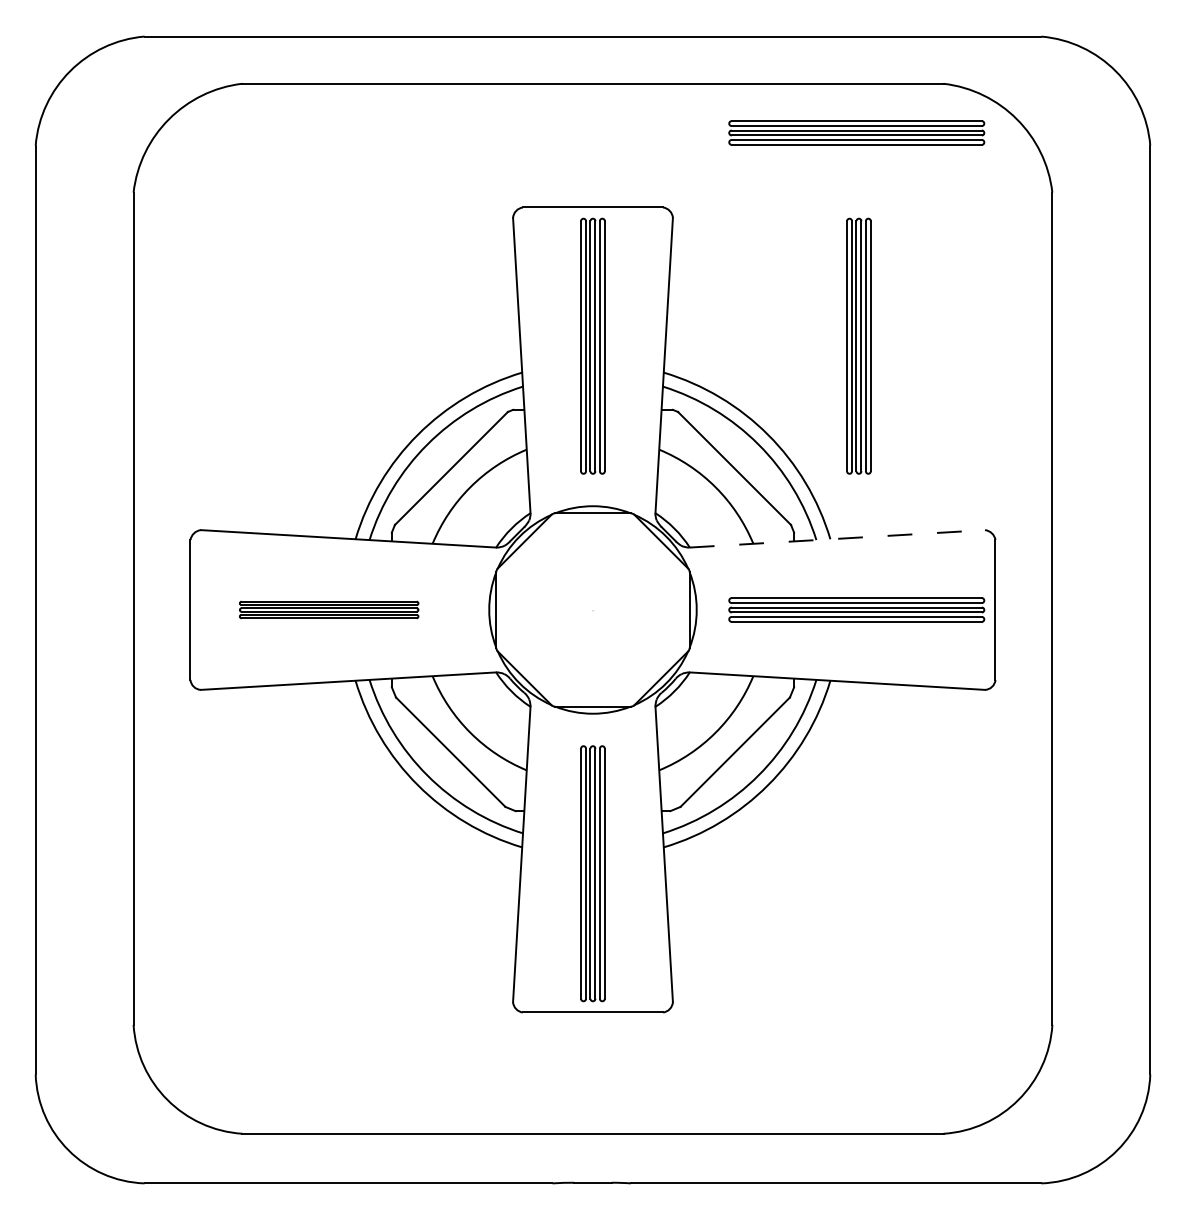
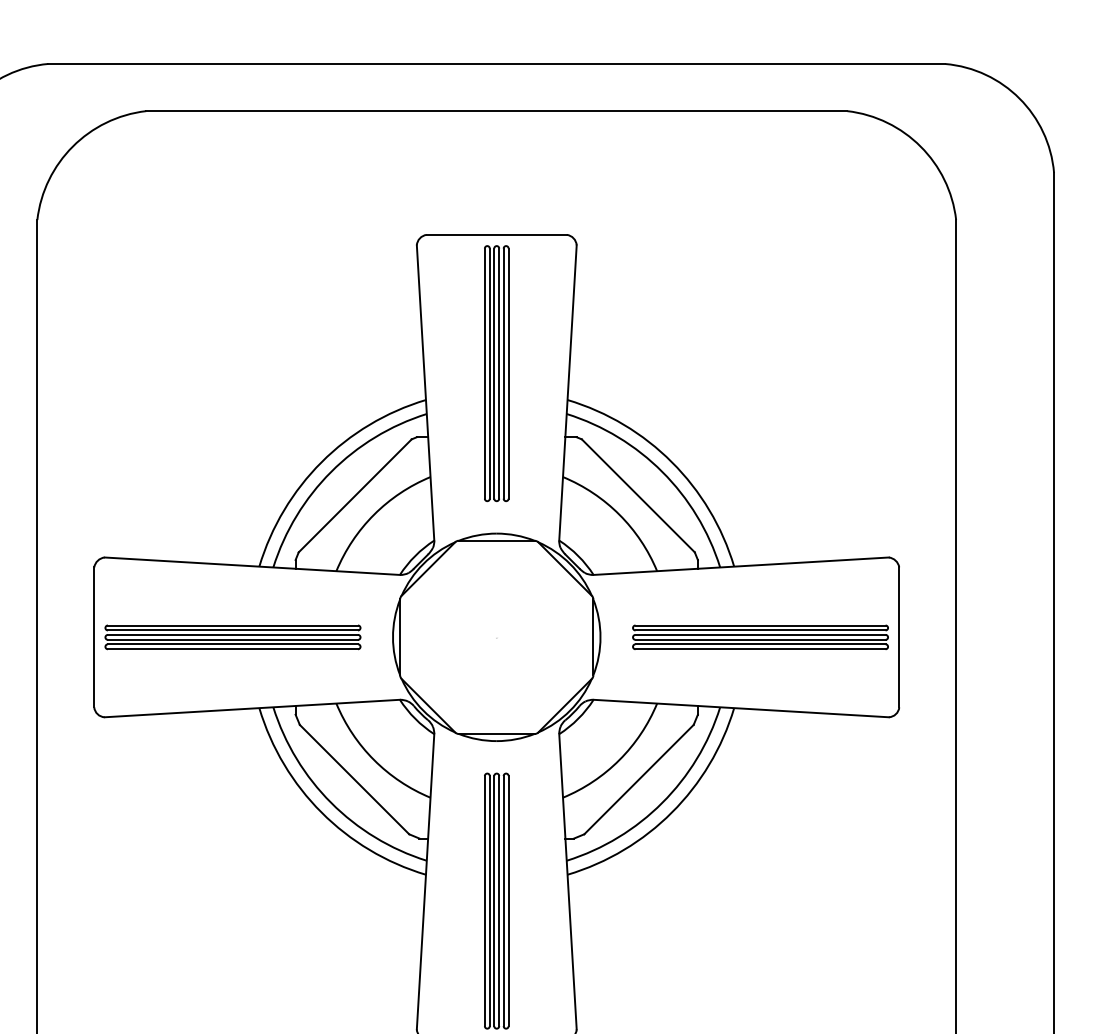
part: (856, 132) -> (760, 159), removed
part: (858, 345) -> (762, 372), removed
line: (837, 538) -> (741, 565), dashed -> solid
part: (328, 609) -> (232, 636), size x1.43

